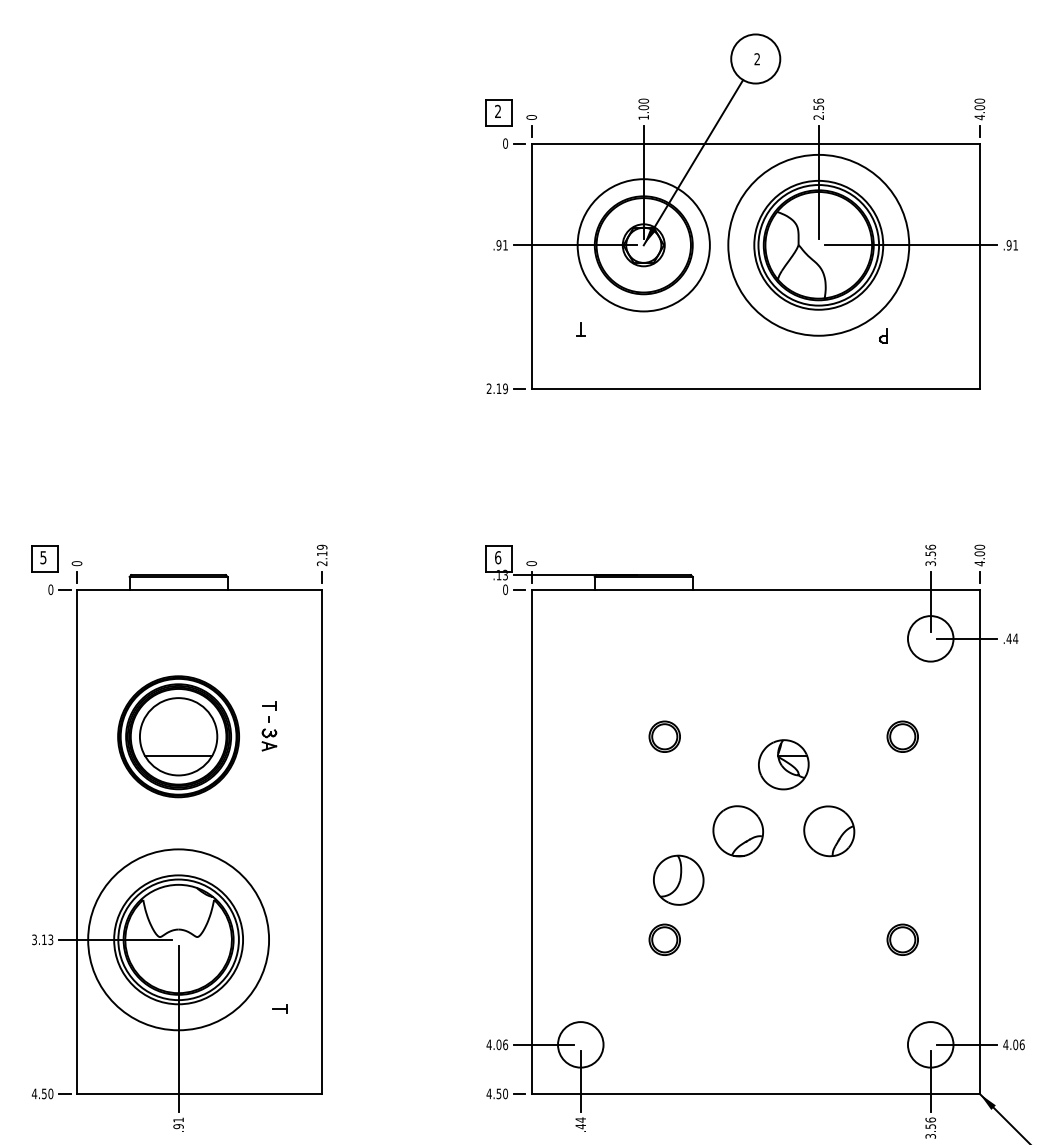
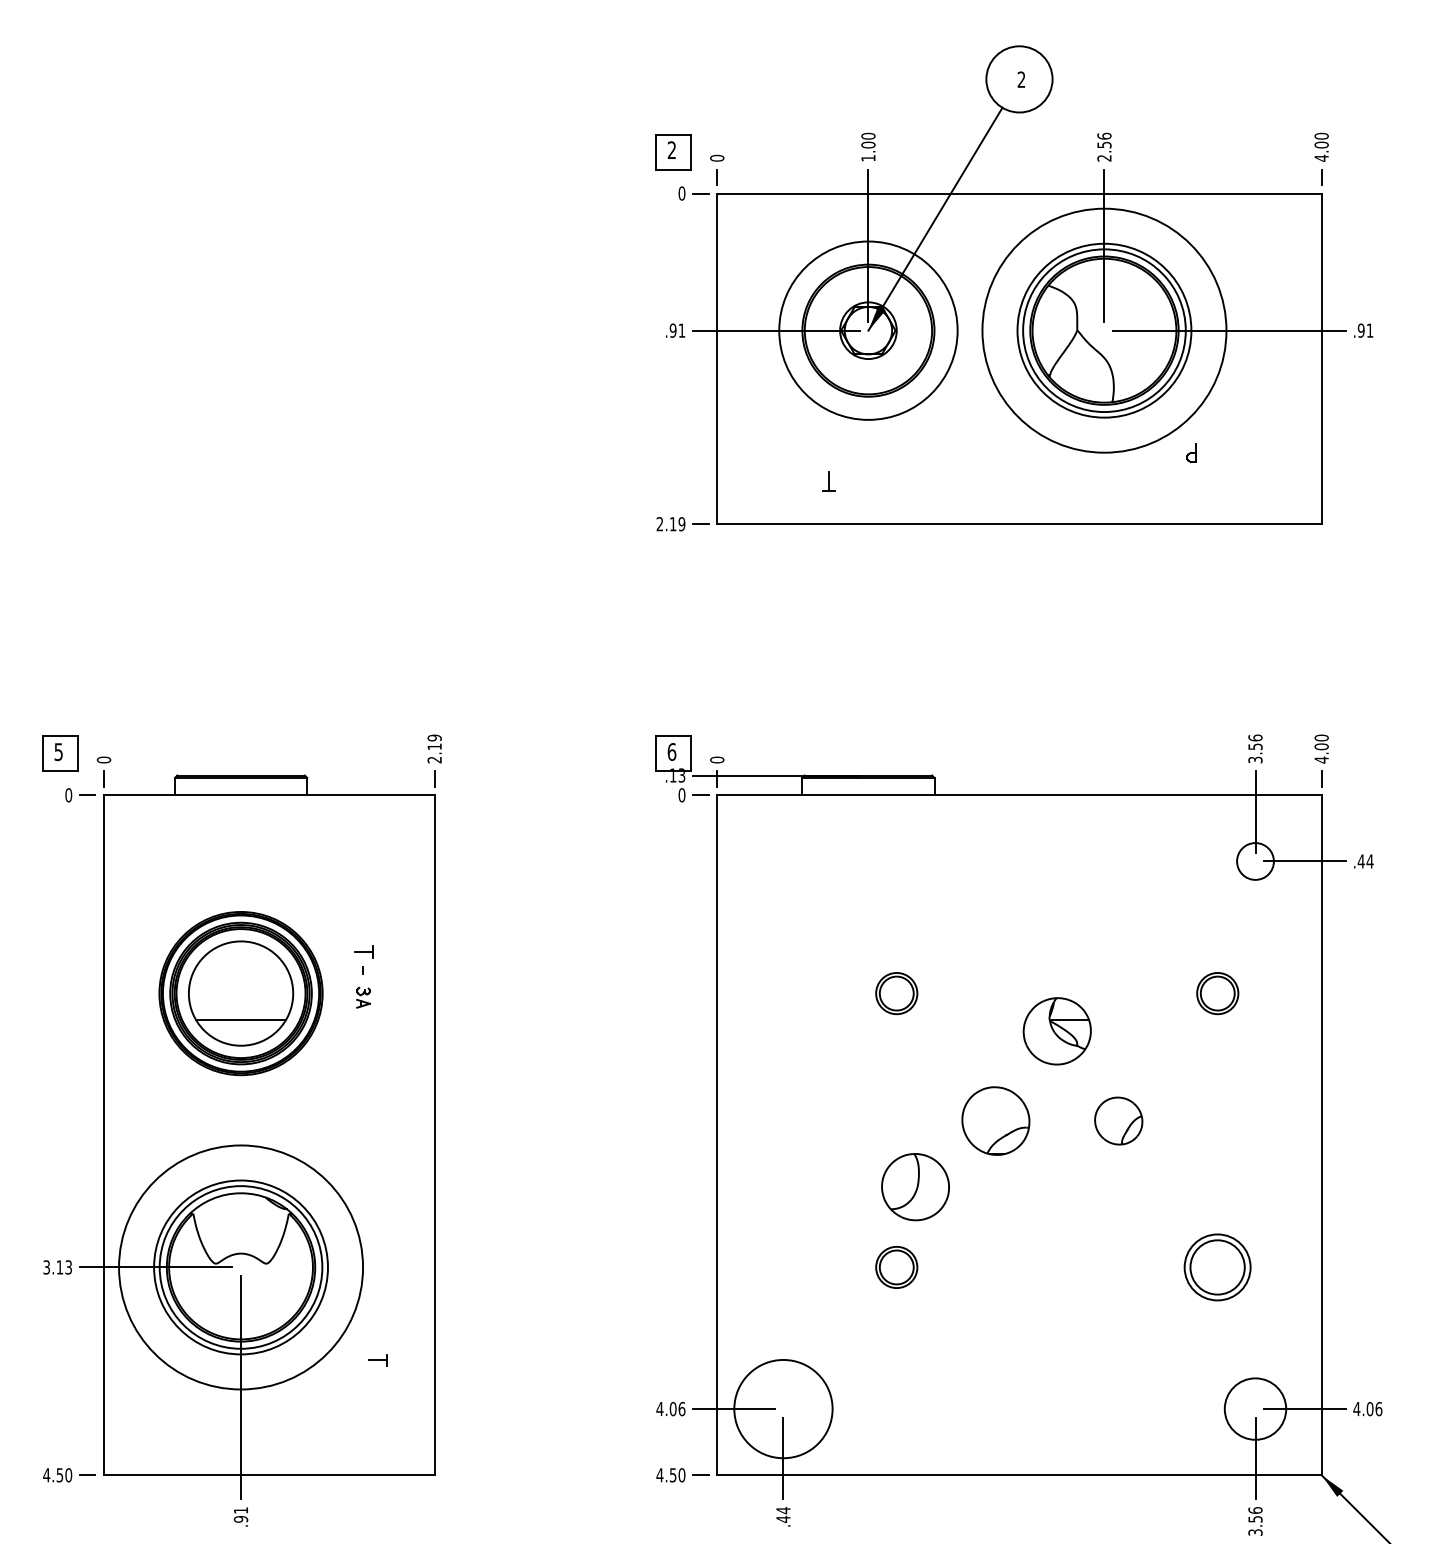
part: (580, 329) -> (828, 481), moved
circle: (930, 638) -> (1255, 861), size x0.6
part: (269, 739) -> (363, 997), size x0.7
part: (829, 830) -> (1118, 1120), size x0.7
part: (902, 939) -> (1217, 1267), size x1.6
circle: (580, 1044) -> (783, 1408), size x1.6

